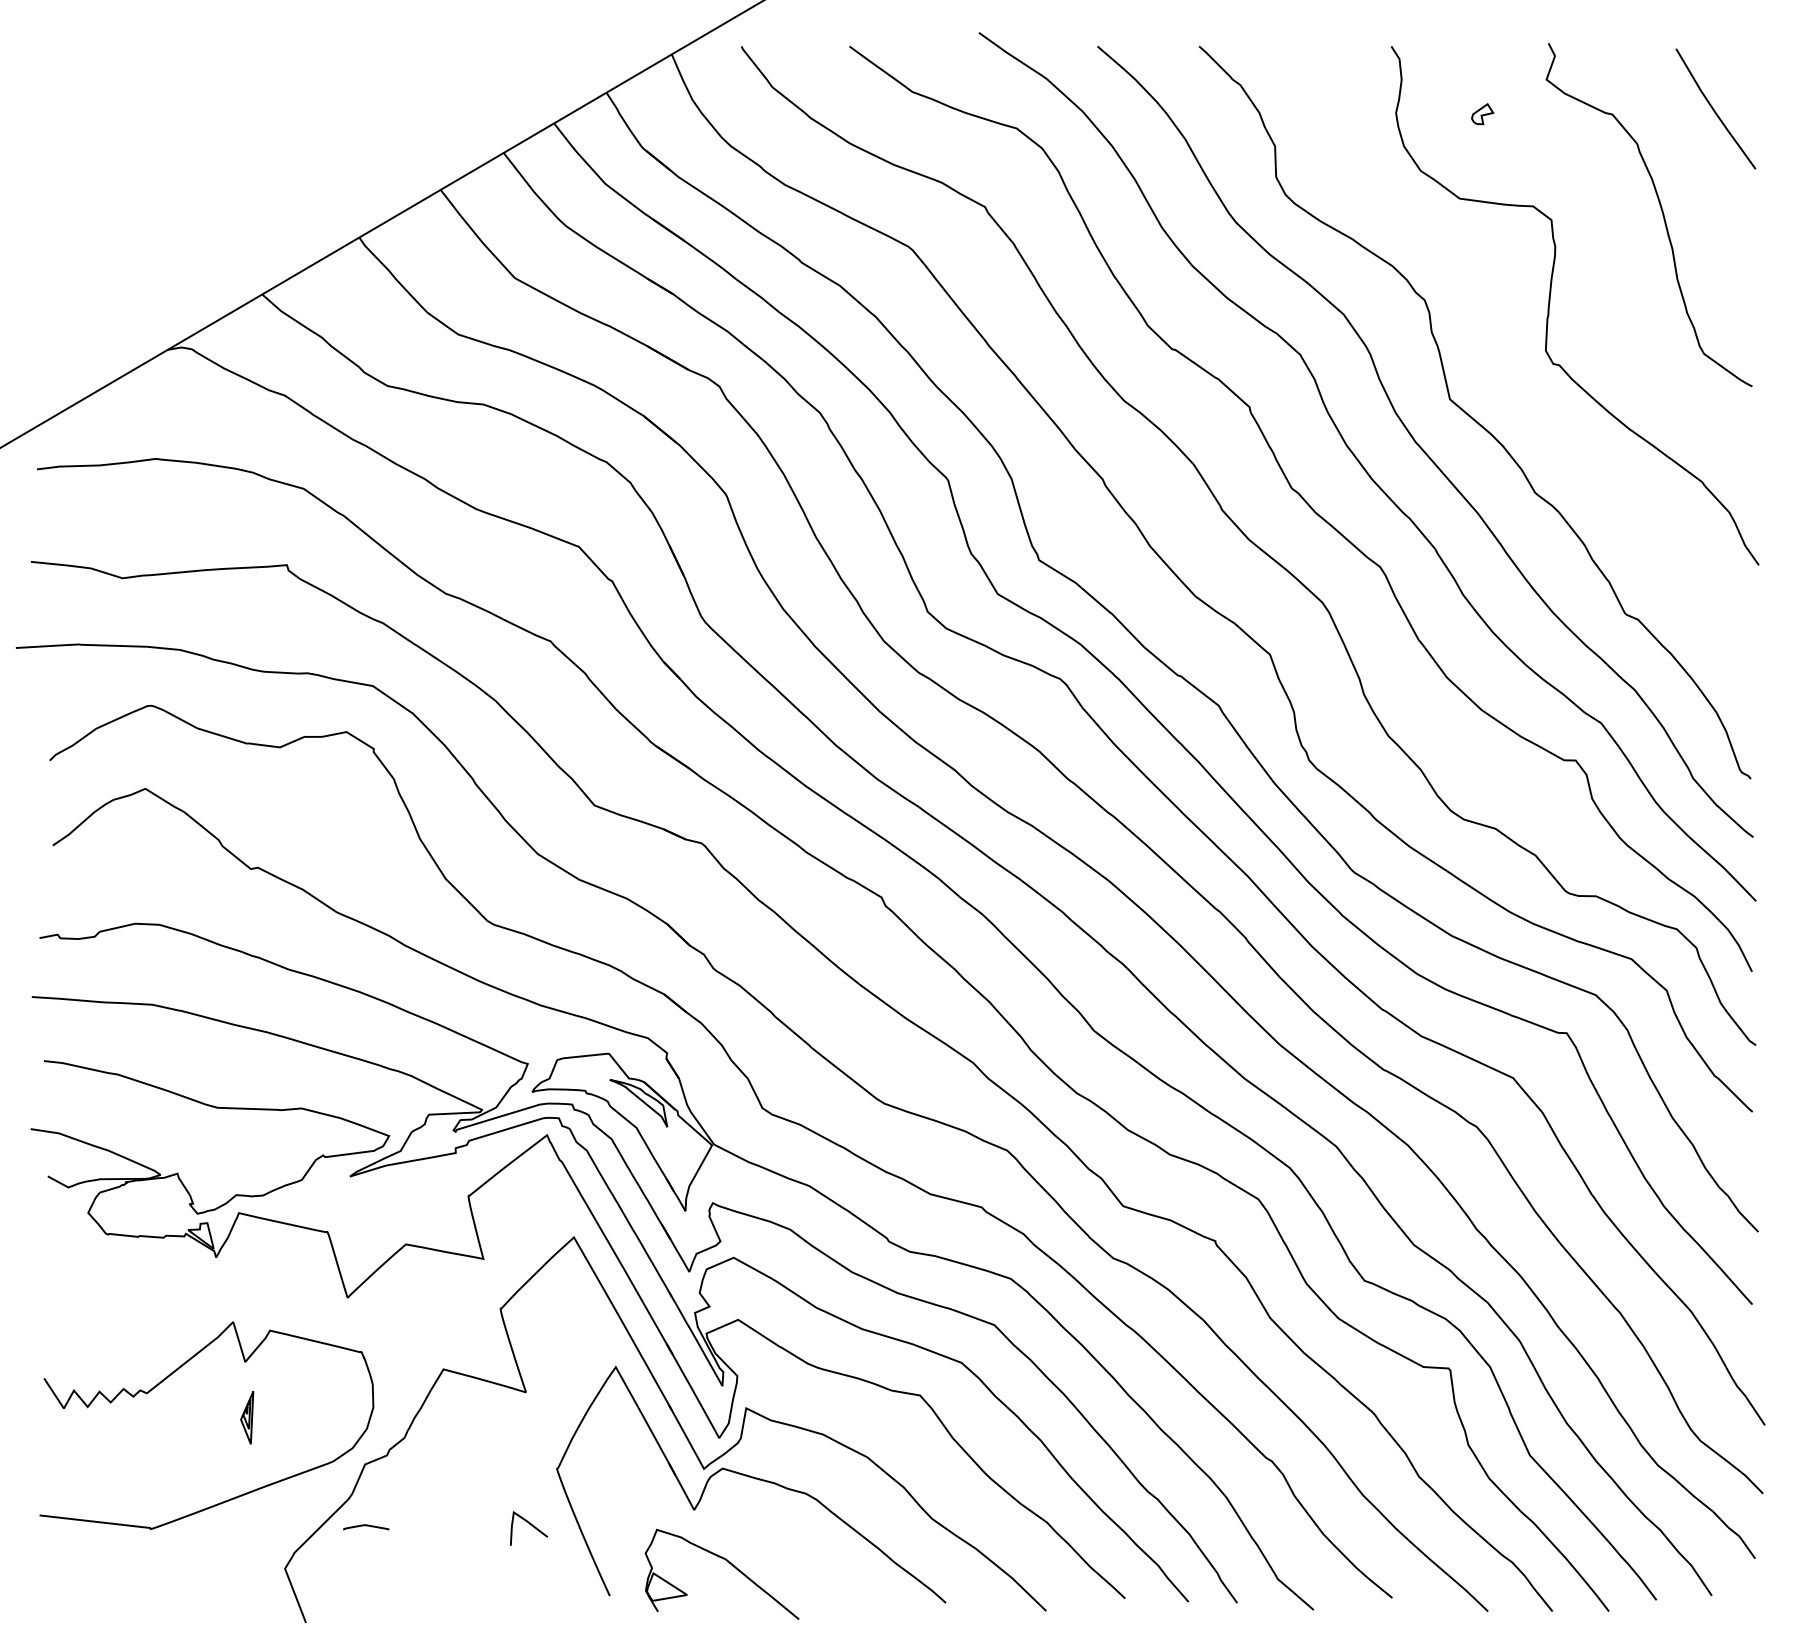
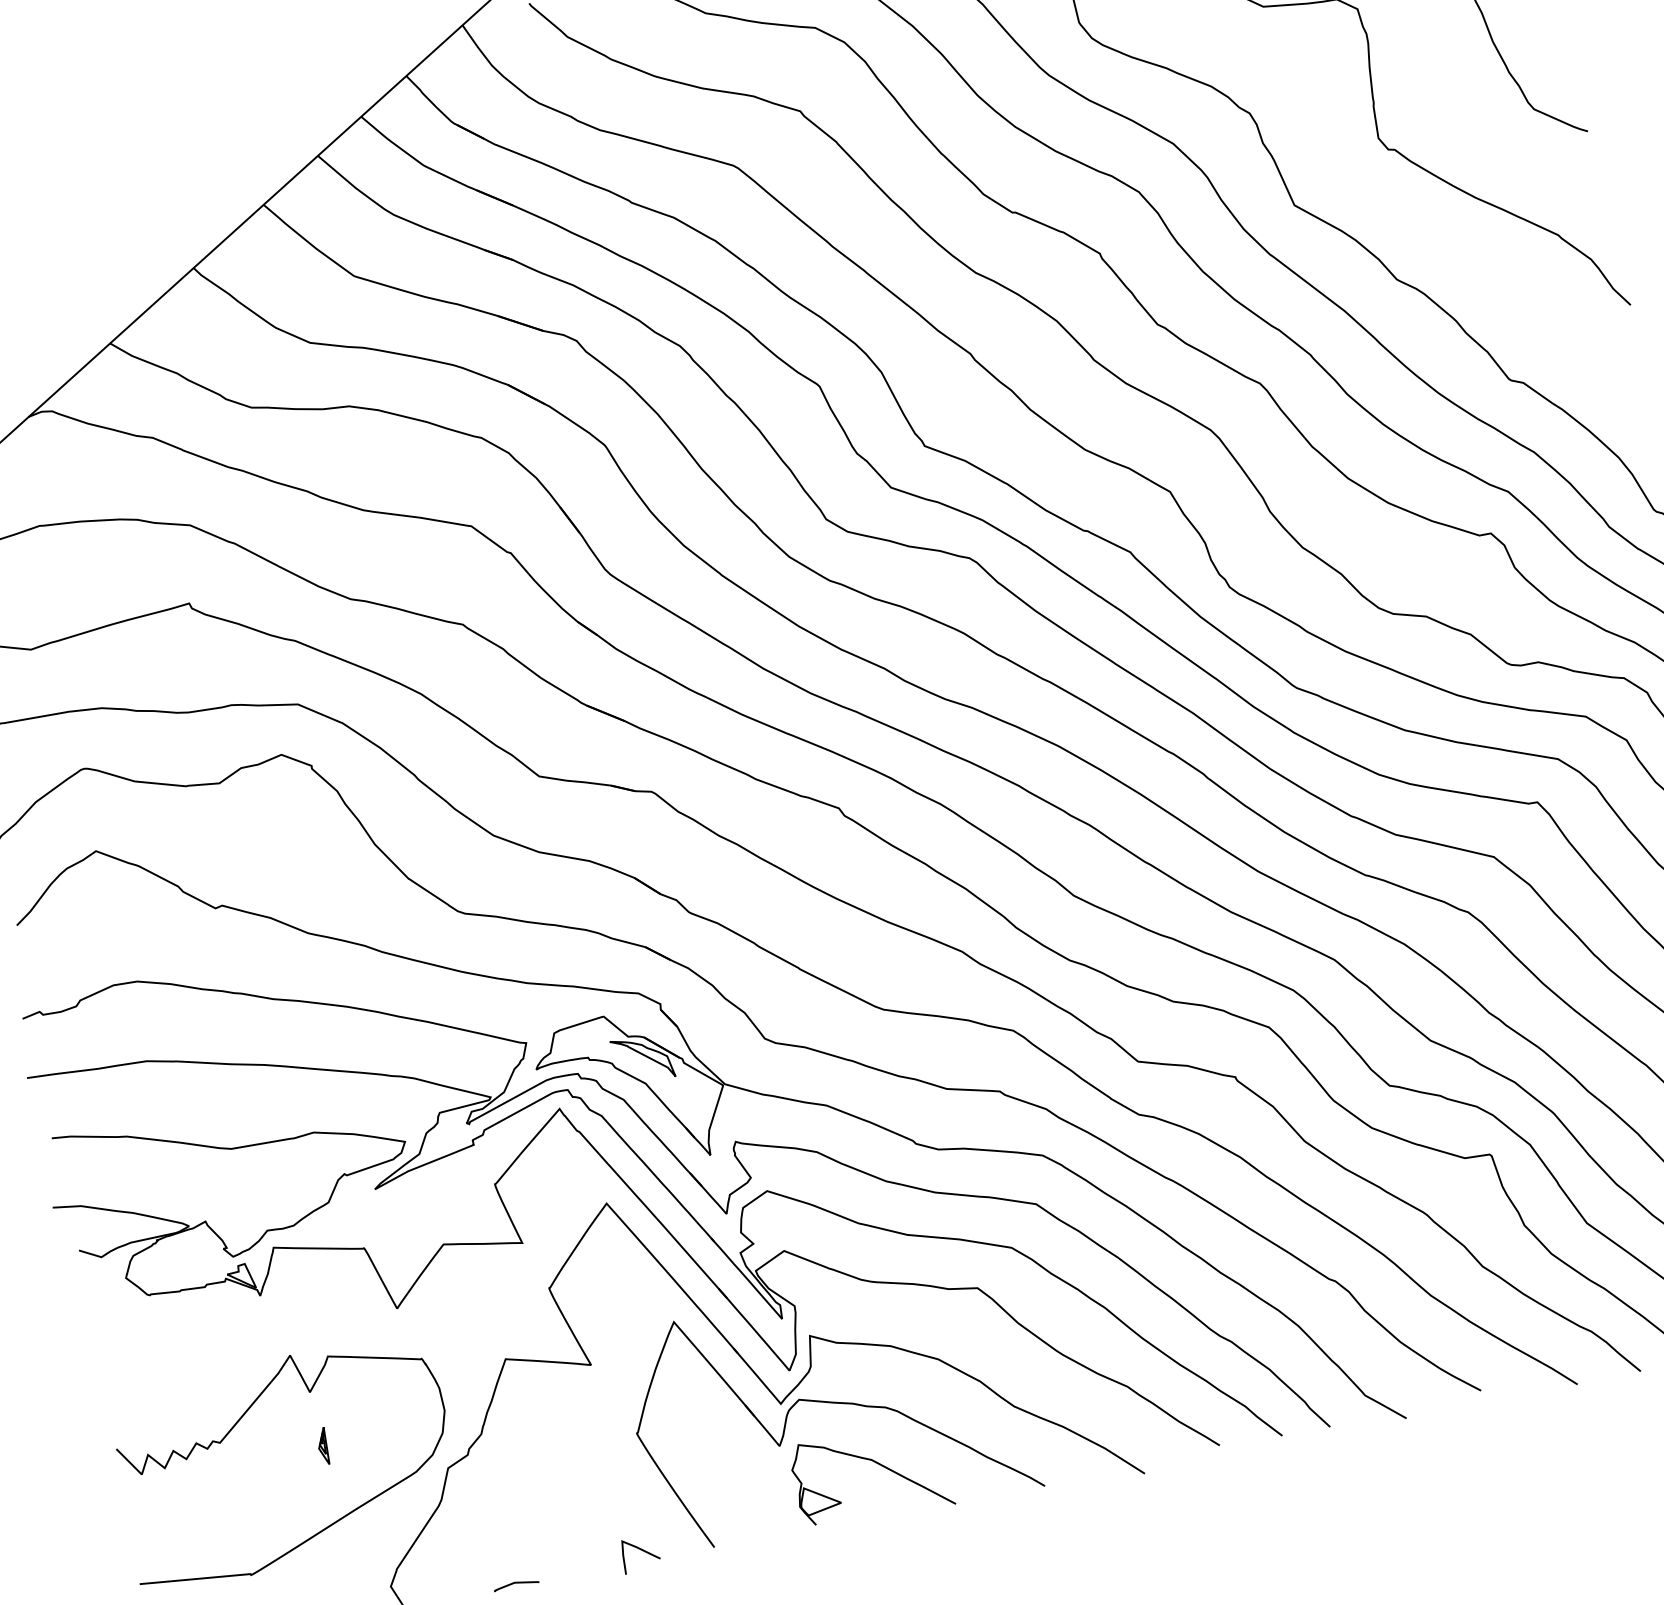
part: (246, 1417) -> (322, 1446), size x0.71
curve: (530, 1525) -> (641, 1550), moved
curve: (366, 1526) -> (516, 1583), moved
part: (727, 1562) -> (874, 1462), moved

